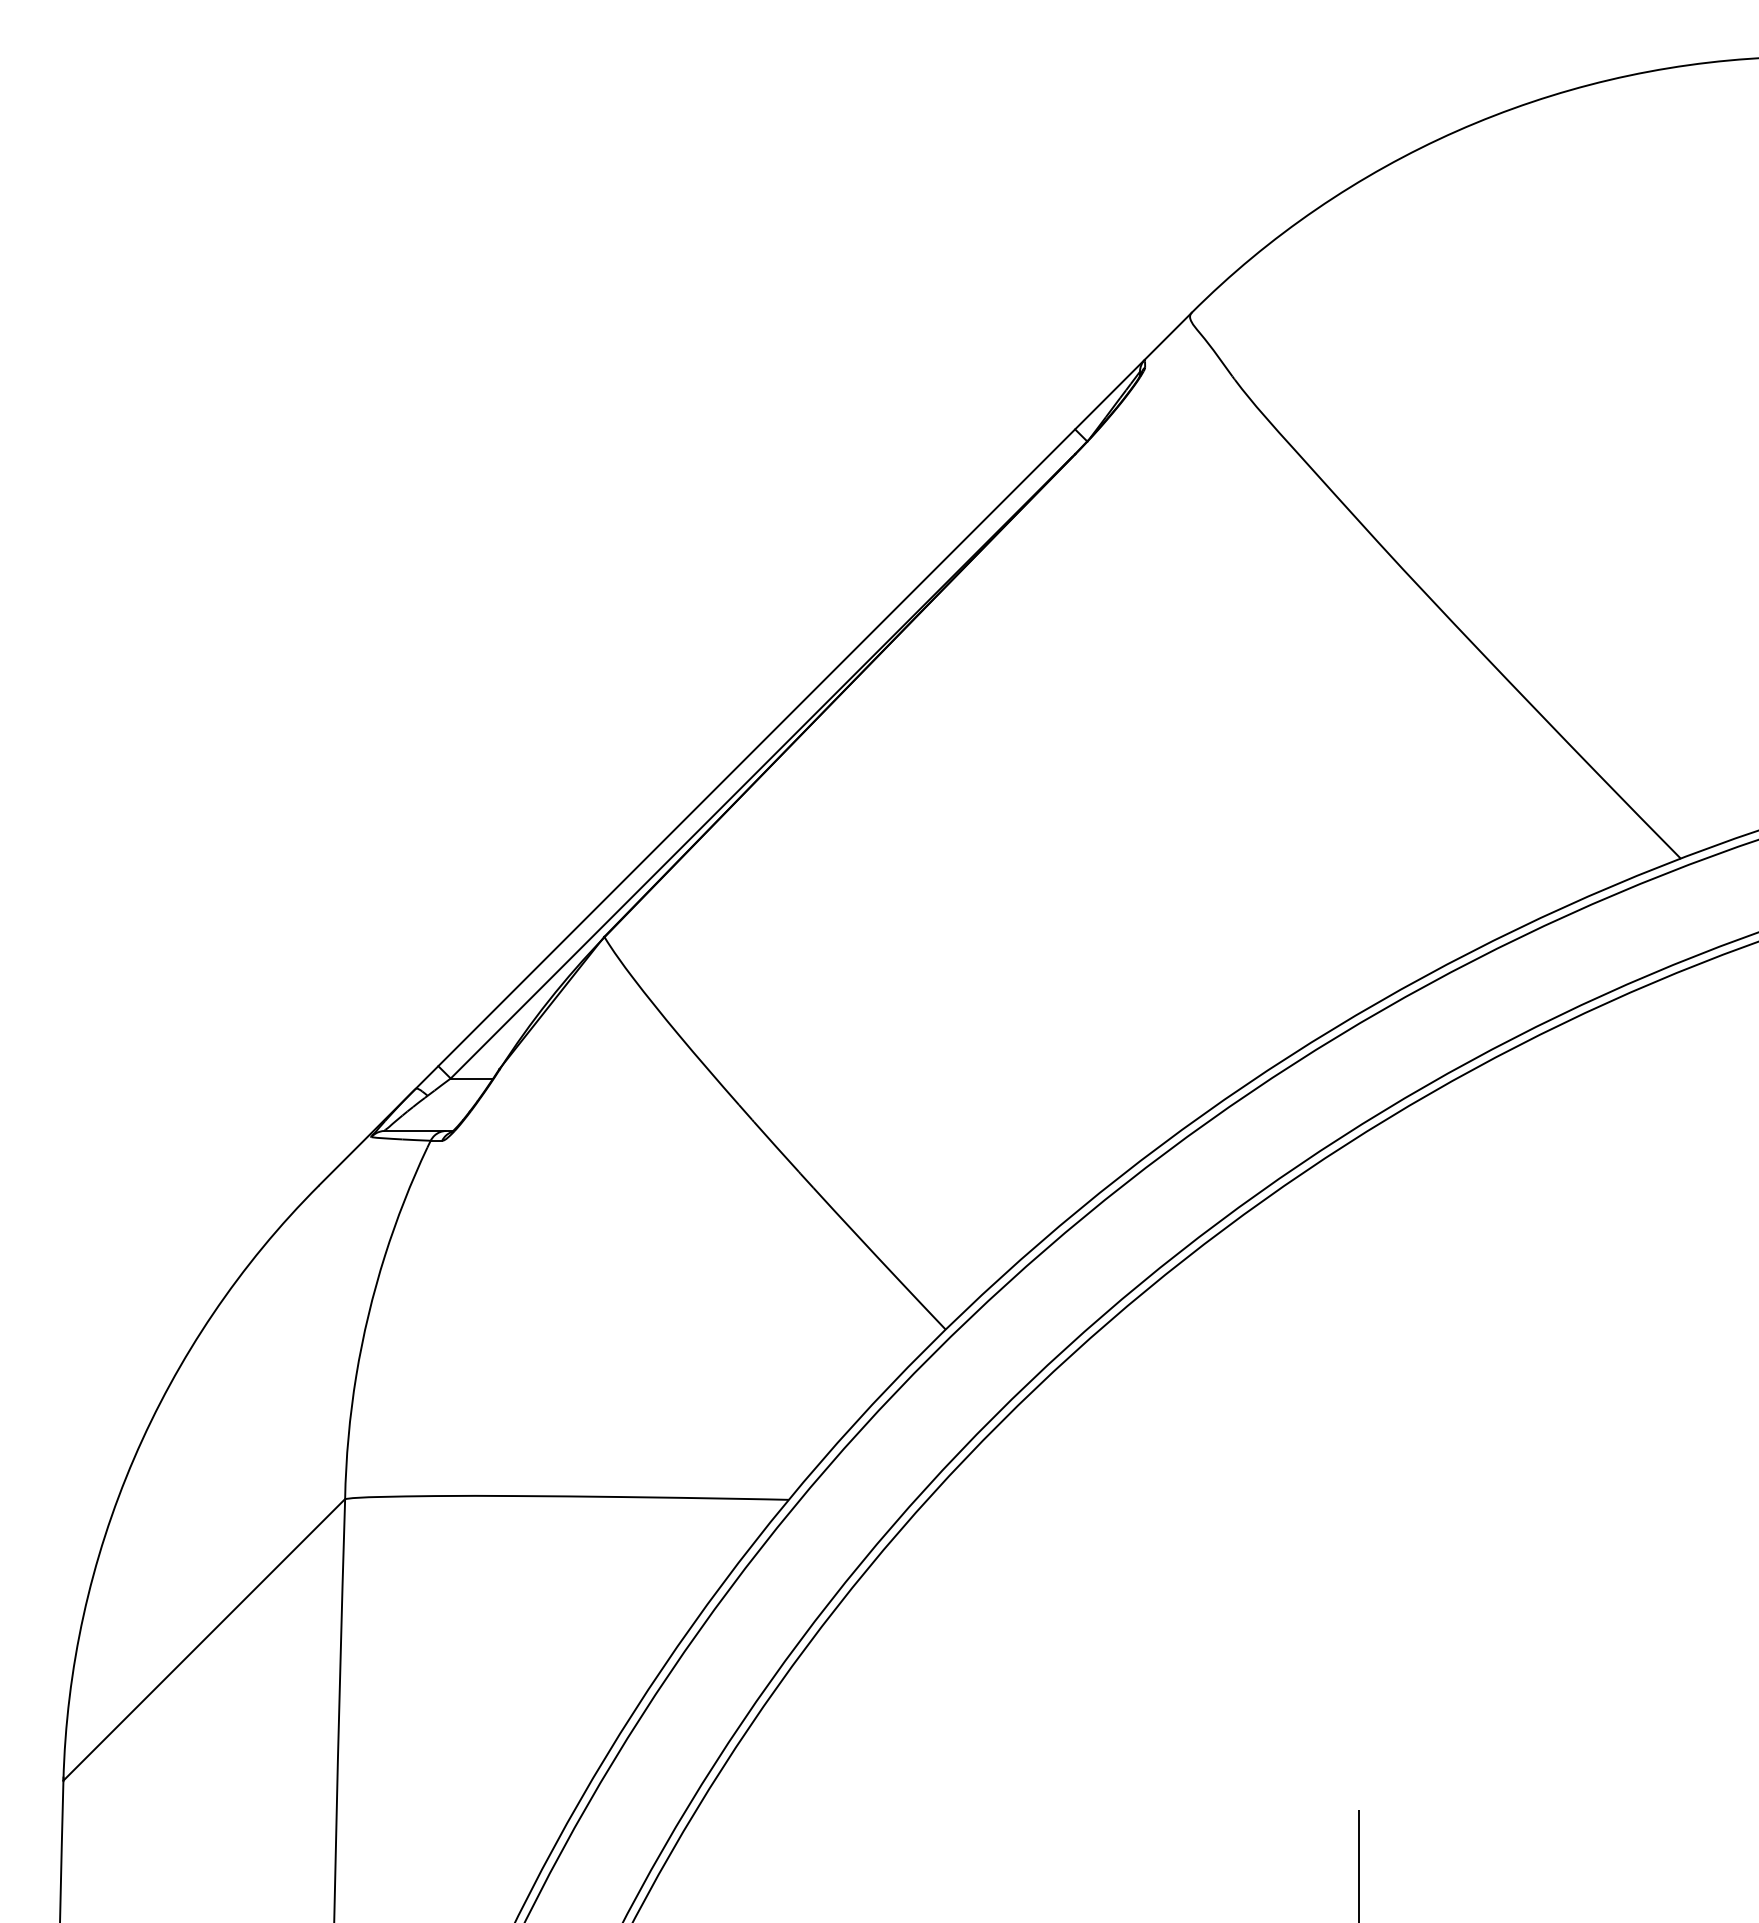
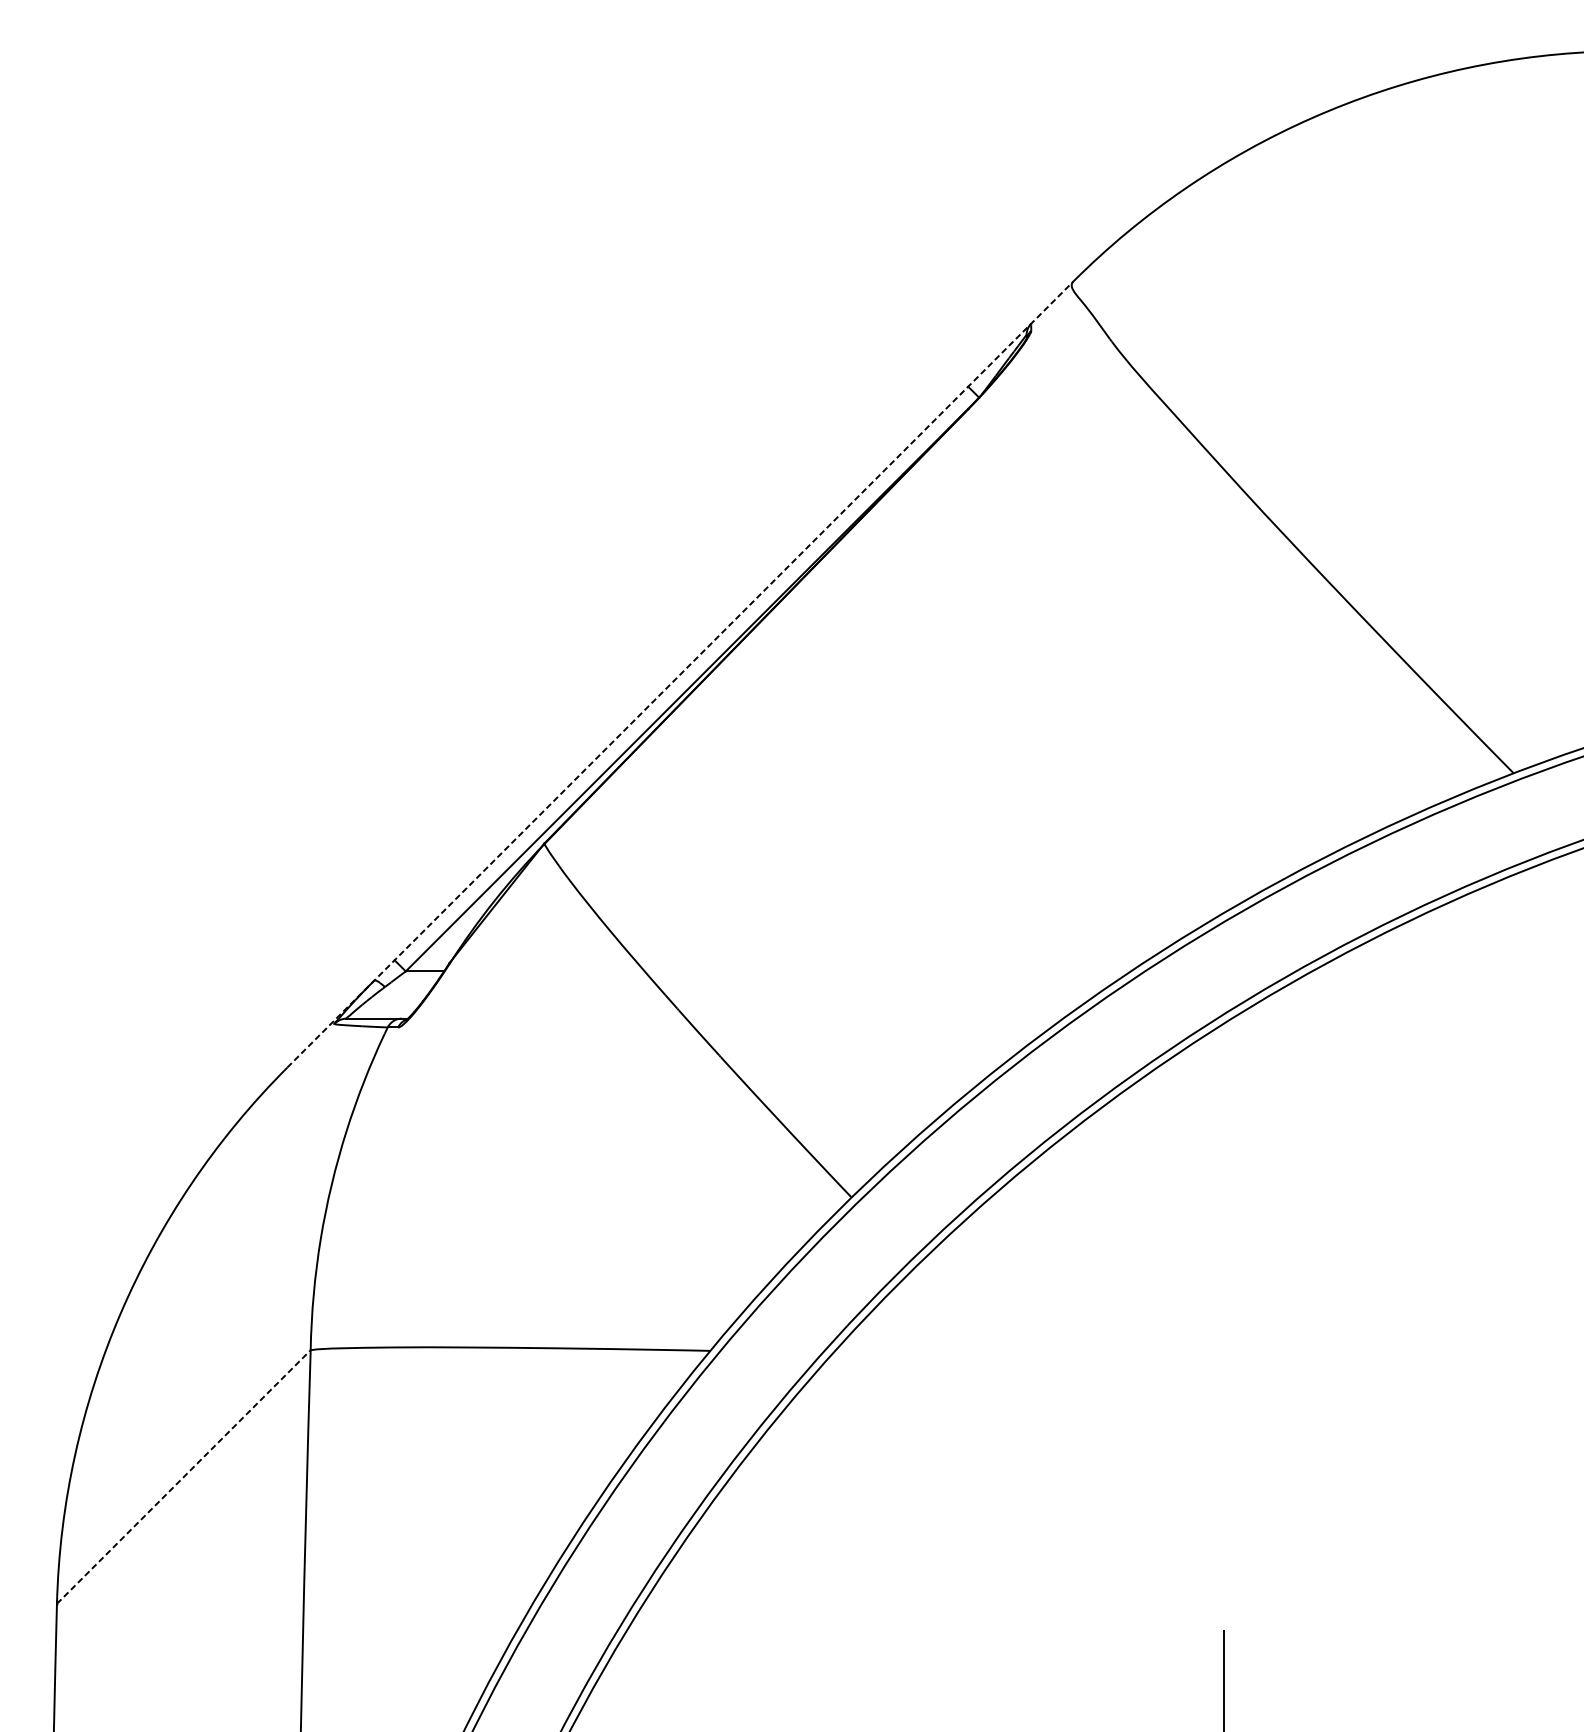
line: (755, 749) -> (680, 675), solid -> dashed
line: (204, 1639) -> (184, 1476), solid -> dashed

